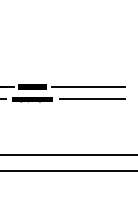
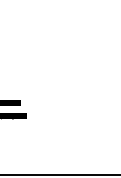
line: (88, 86) -> (63, 102), removed
line: (92, 99) -> (68, 116), removed

